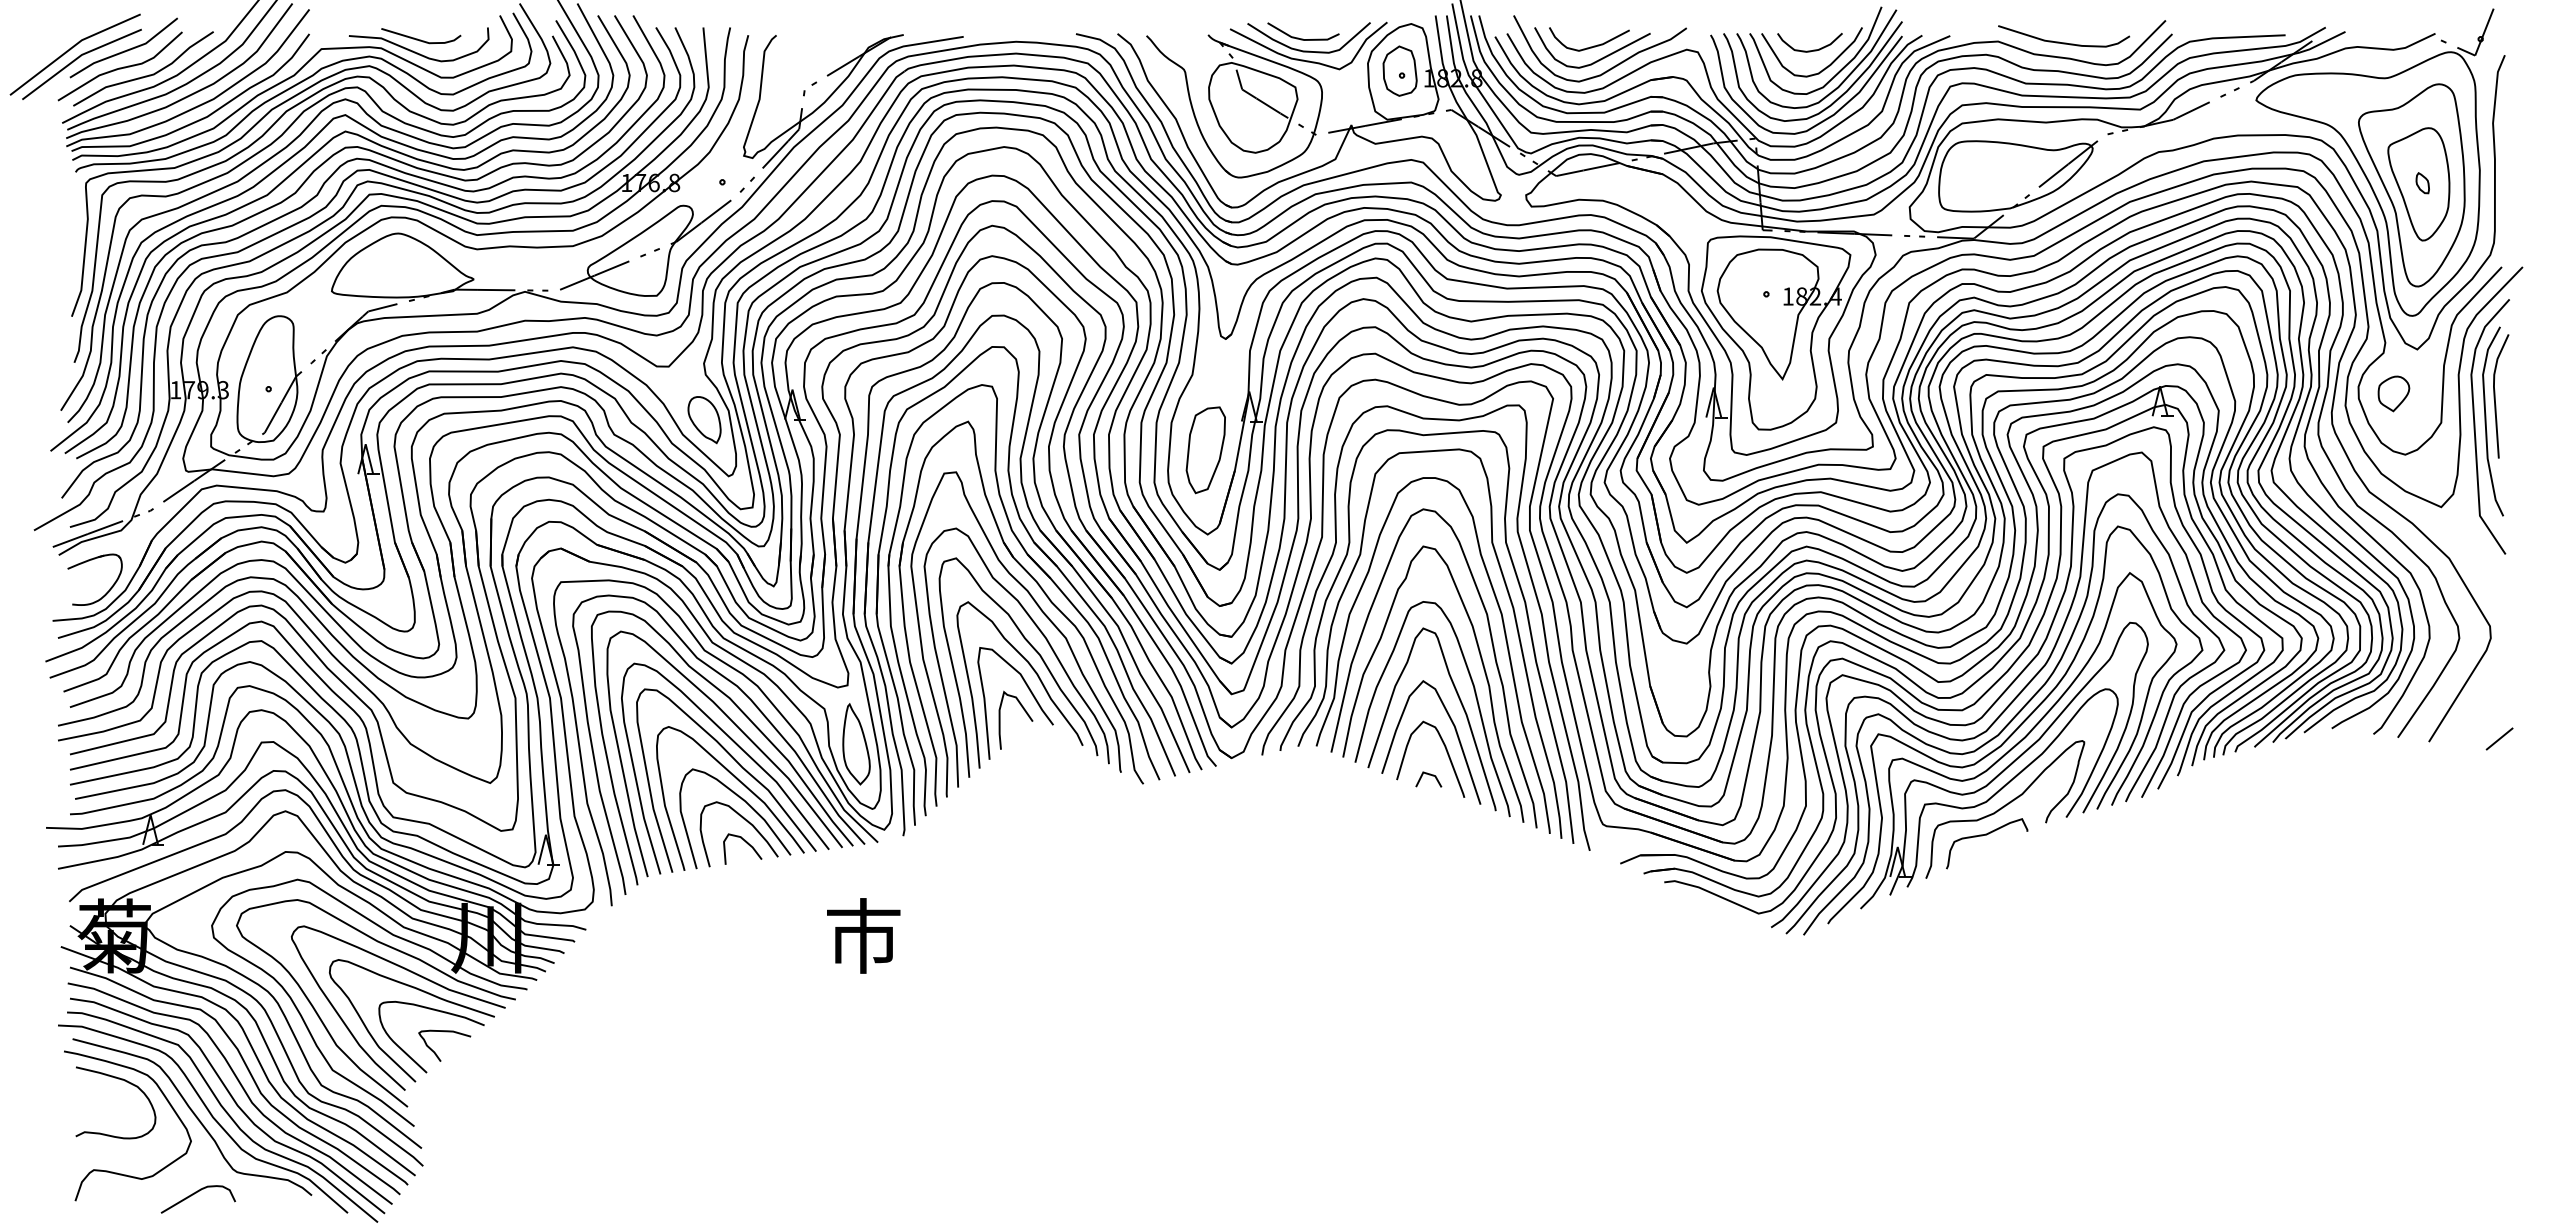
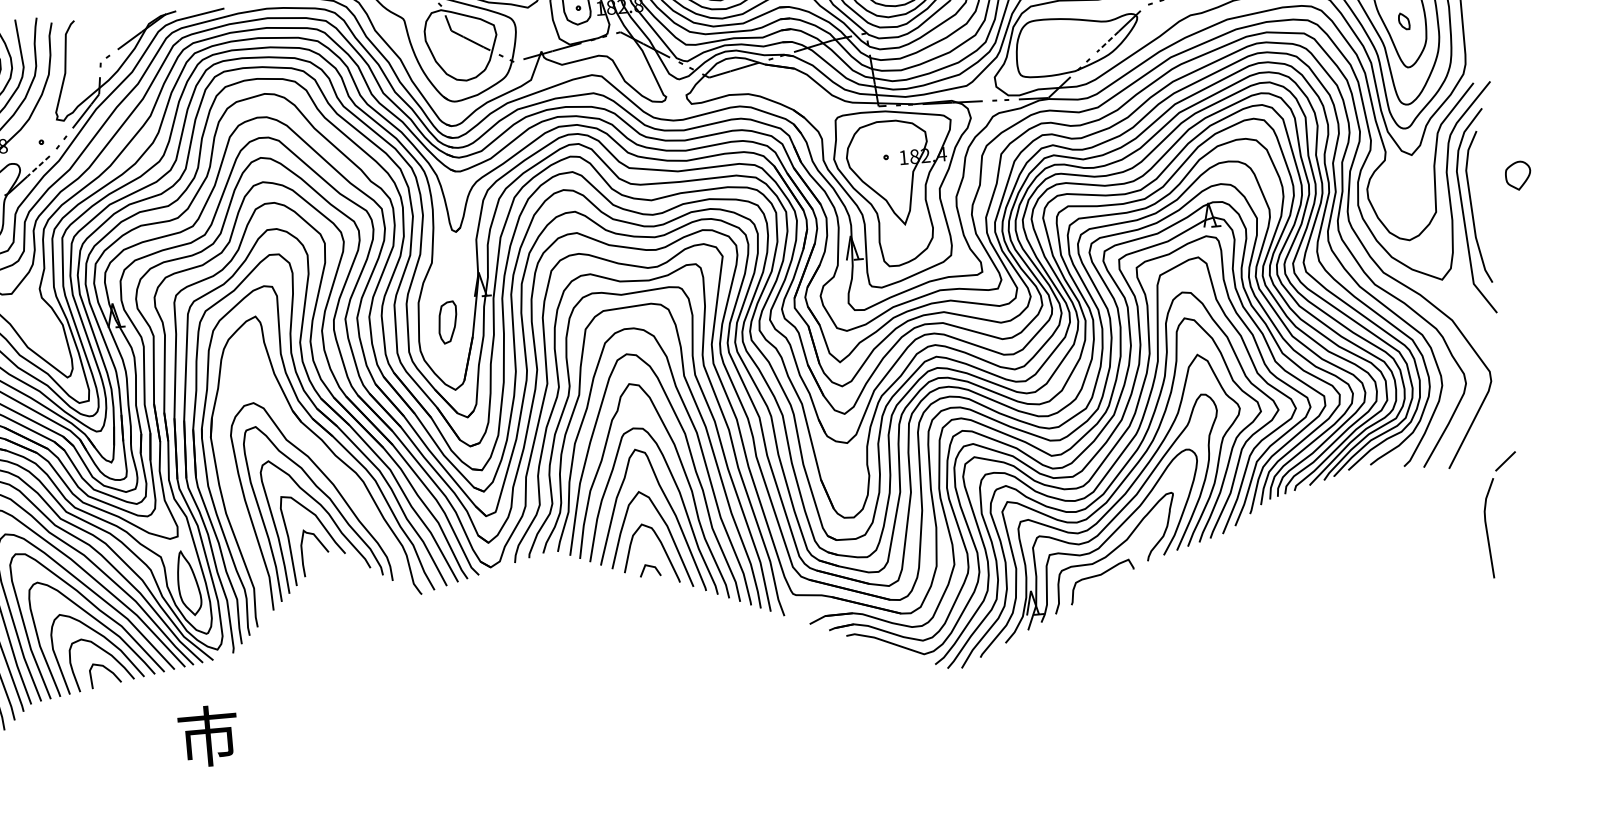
line: (2053, 175) -> (1107, 41), solid -> dashed
line: (716, 211) -> (38, 166), solid -> dashed
part: (2393, 393) -> (1517, 175), moved
line: (2495, 396) -> (1487, 528), moved
part: (704, 420) -> (44, 334), removed
part: (1205, 450) -> (447, 322), size x0.6
curve: (1043, 614) -> (329, 465), removed

